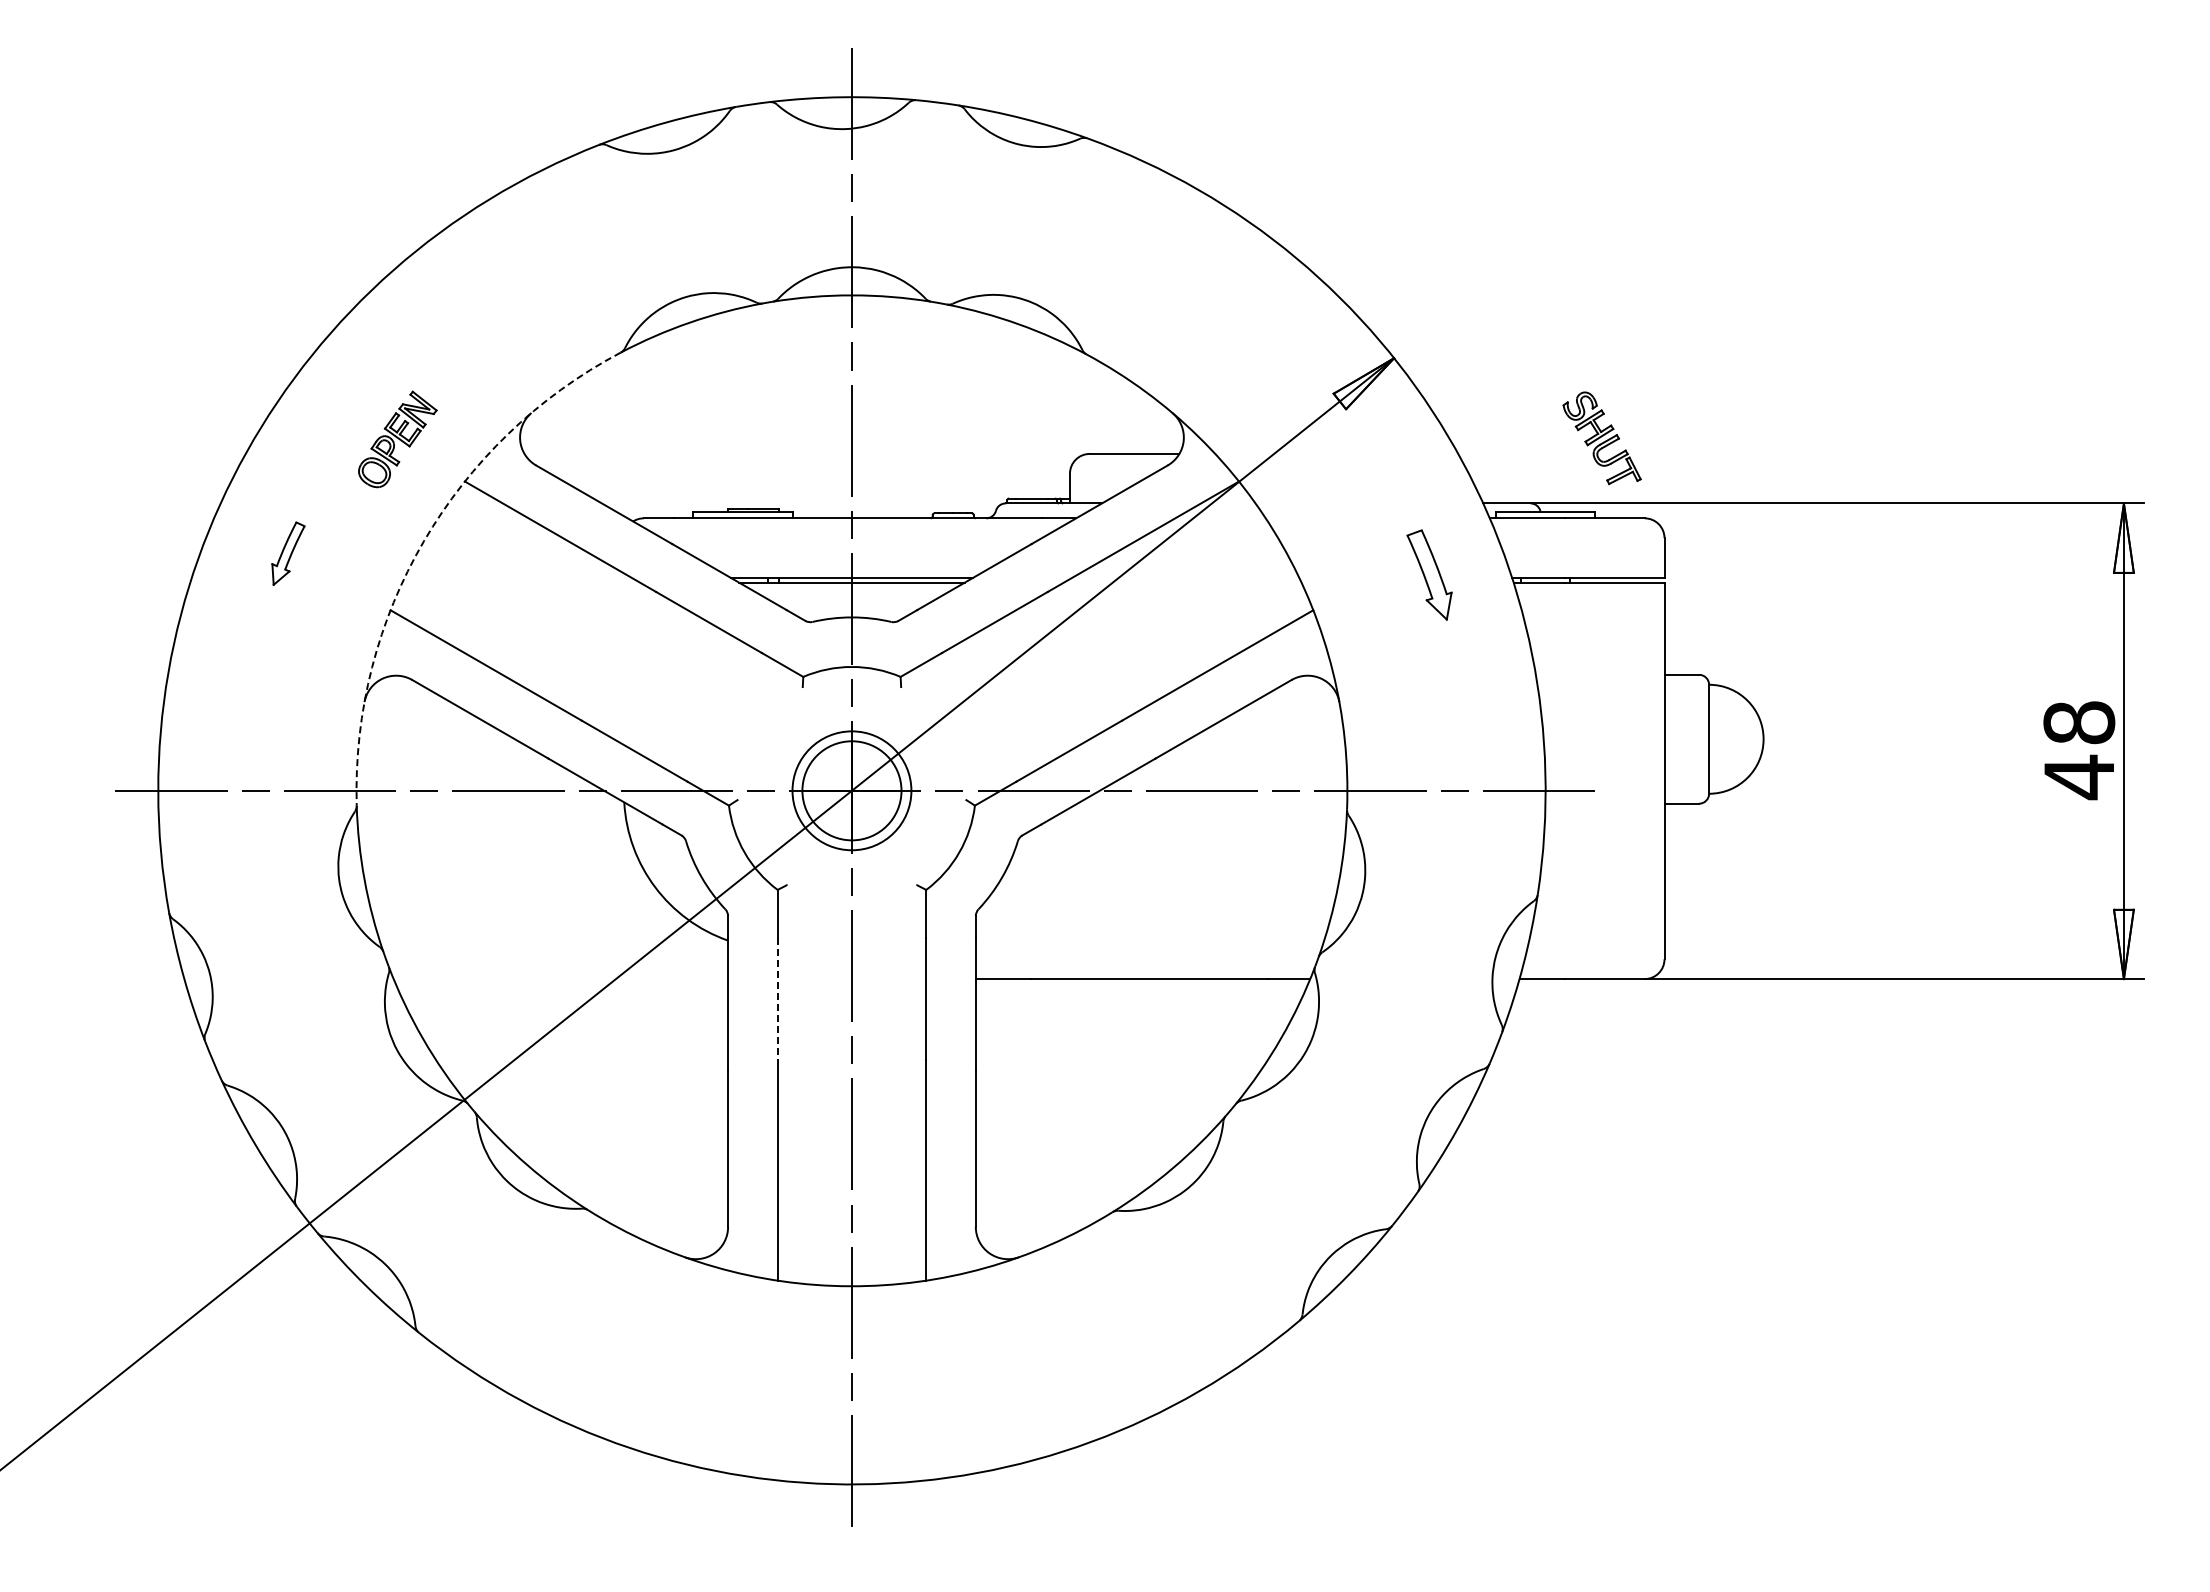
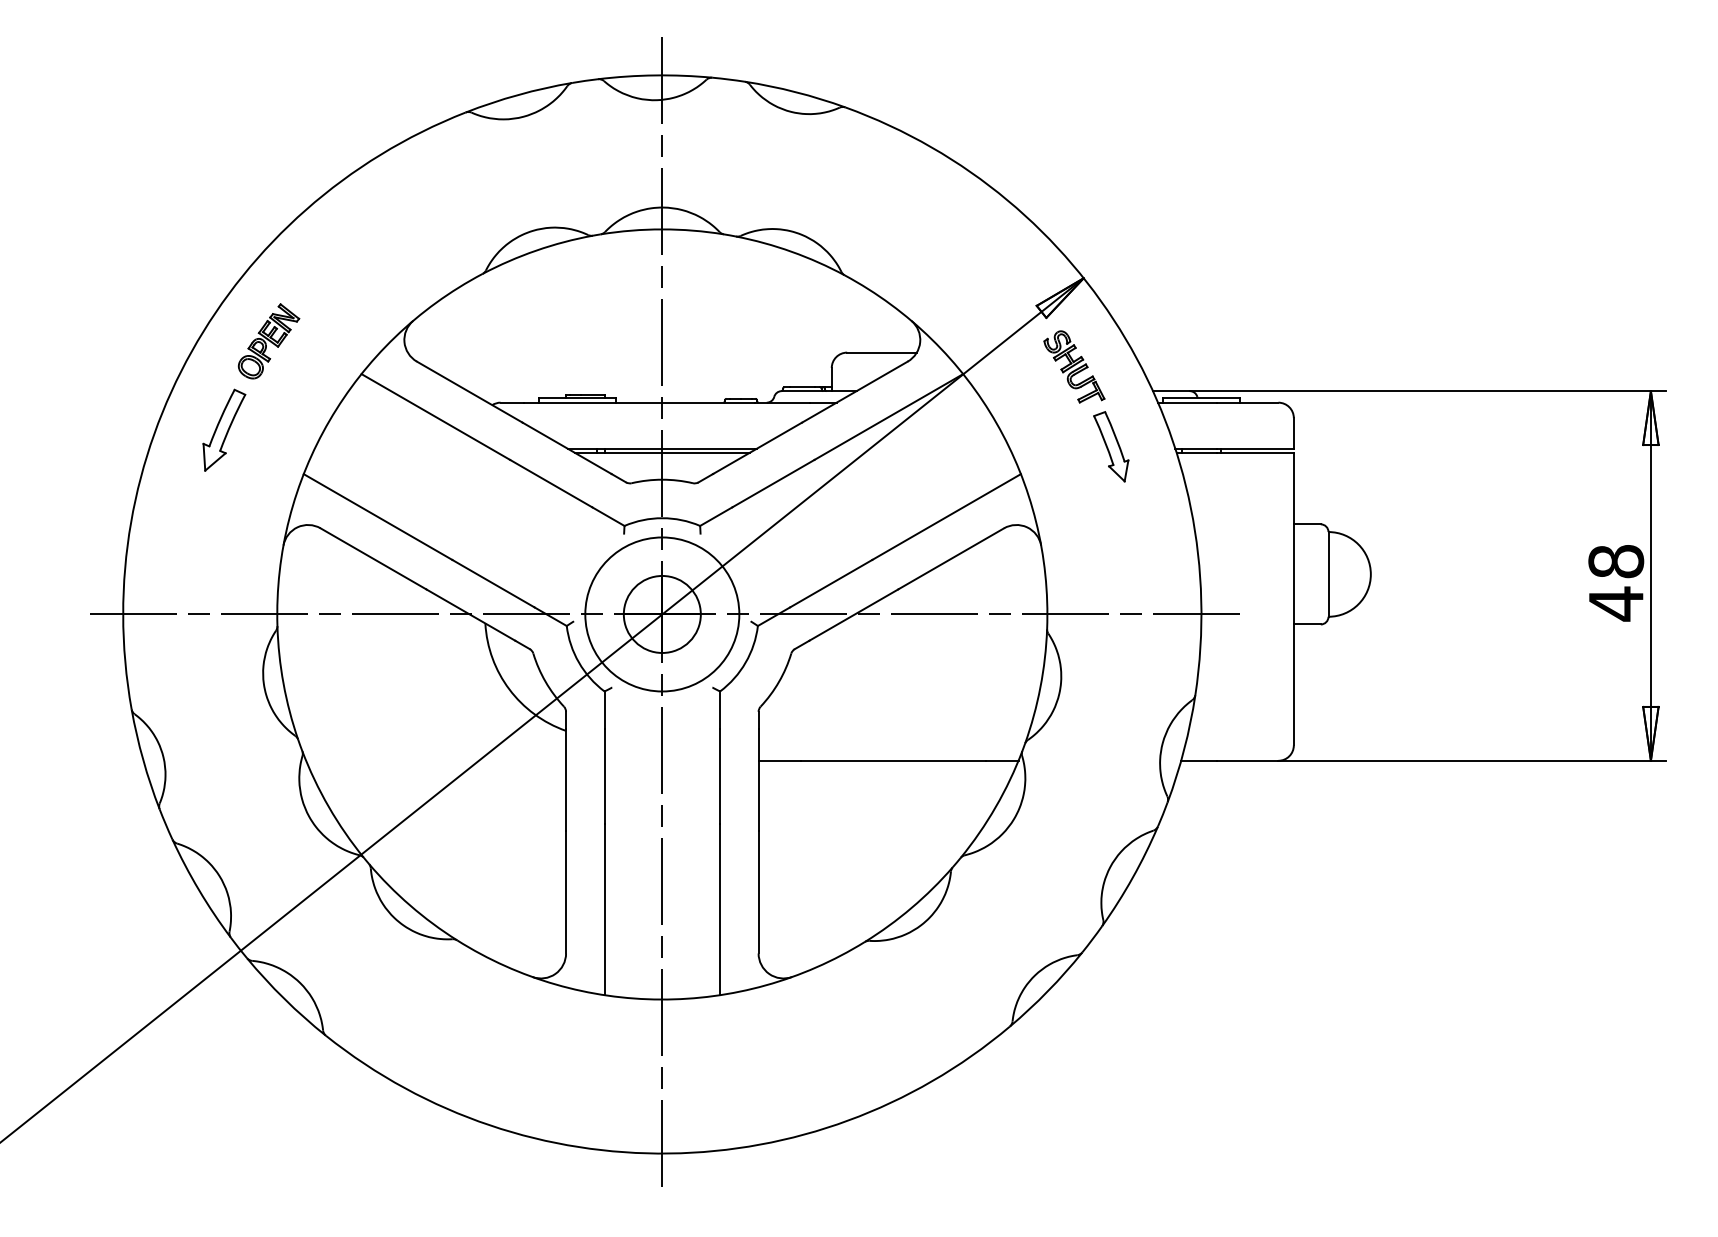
part: (1601, 438) -> (1073, 367), moved
part: (397, 439) -> (268, 341), moved
arc: (423, 541) -> (329, 420), dashed -> solid
part: (288, 553) -> (224, 430), size x1.67
circle: (851, 790) -> (661, 614), size x1.67
line: (777, 999) -> (604, 776), dashed -> solid

